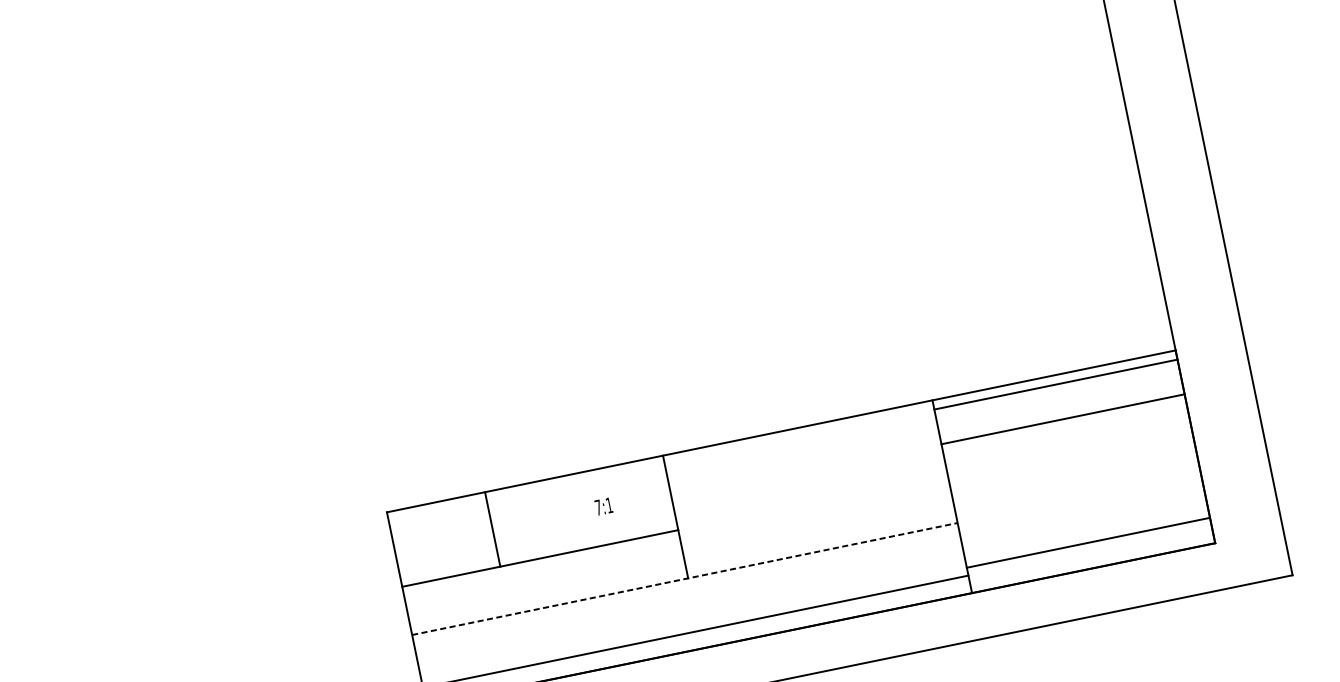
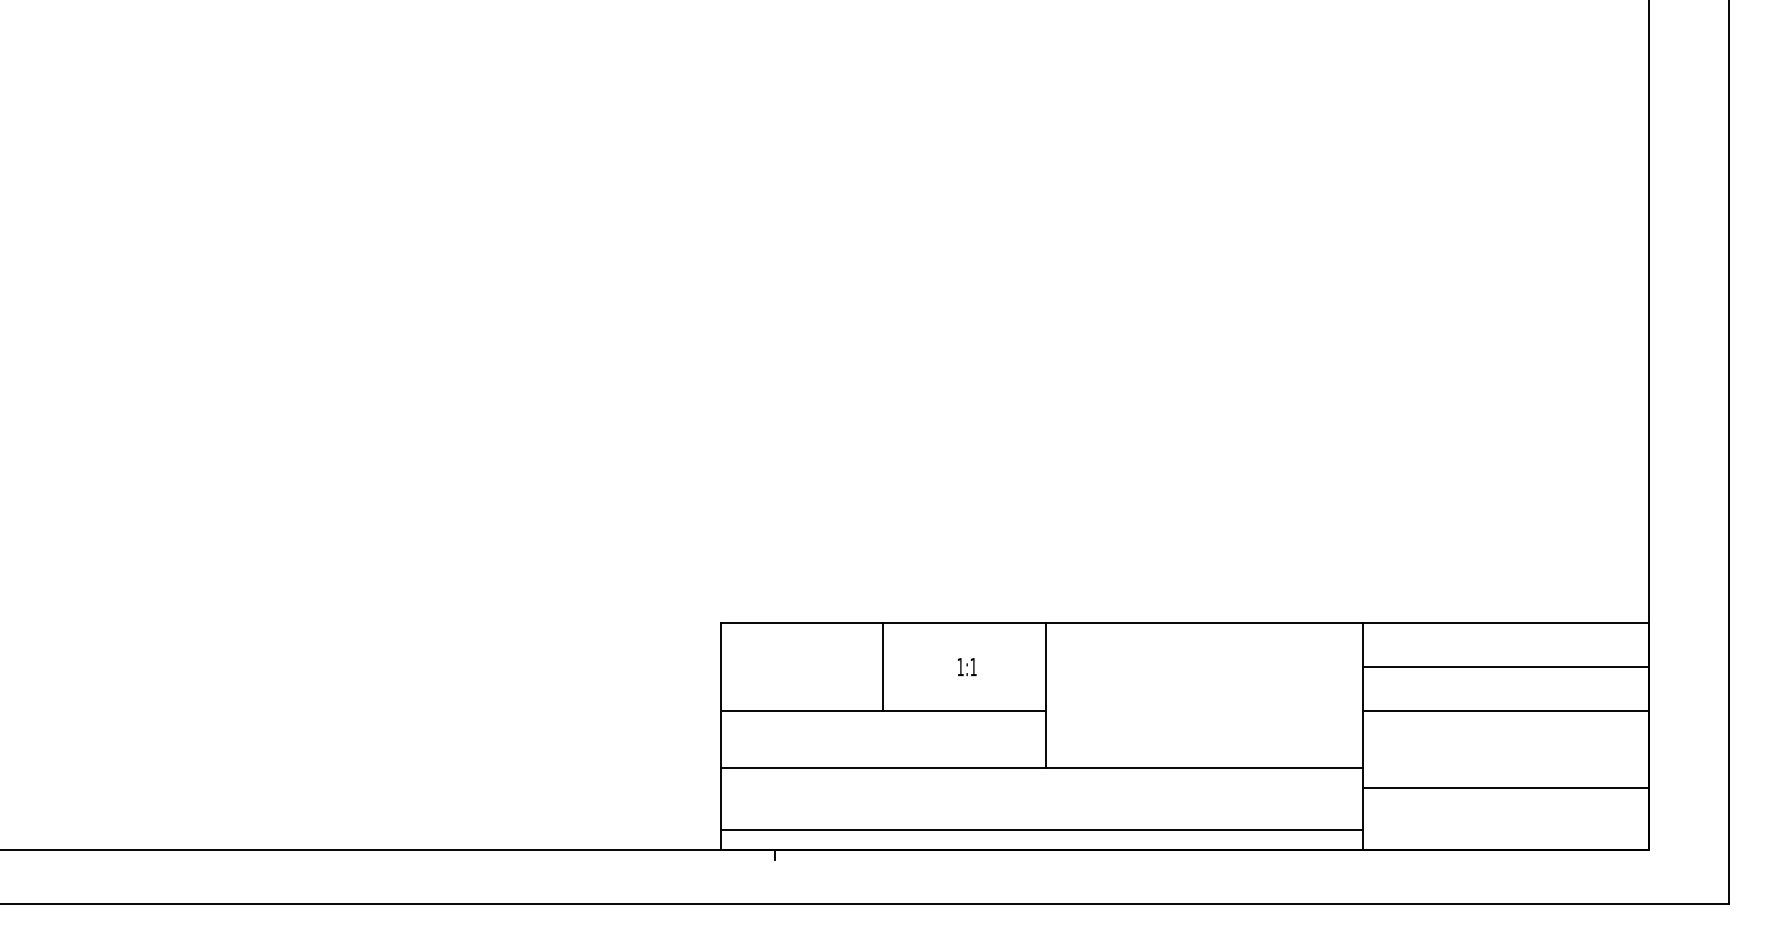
line: (1055, 384) -> (1505, 667), moved
line: (1062, 418) -> (1505, 710), moved
text: (598, 508) -> (960, 667), 7:1 -> 1:1
line: (492, 528) -> (883, 666), moved
line: (1088, 543) -> (1505, 788), moved
line: (684, 578) -> (1041, 767), dashed -> solid

